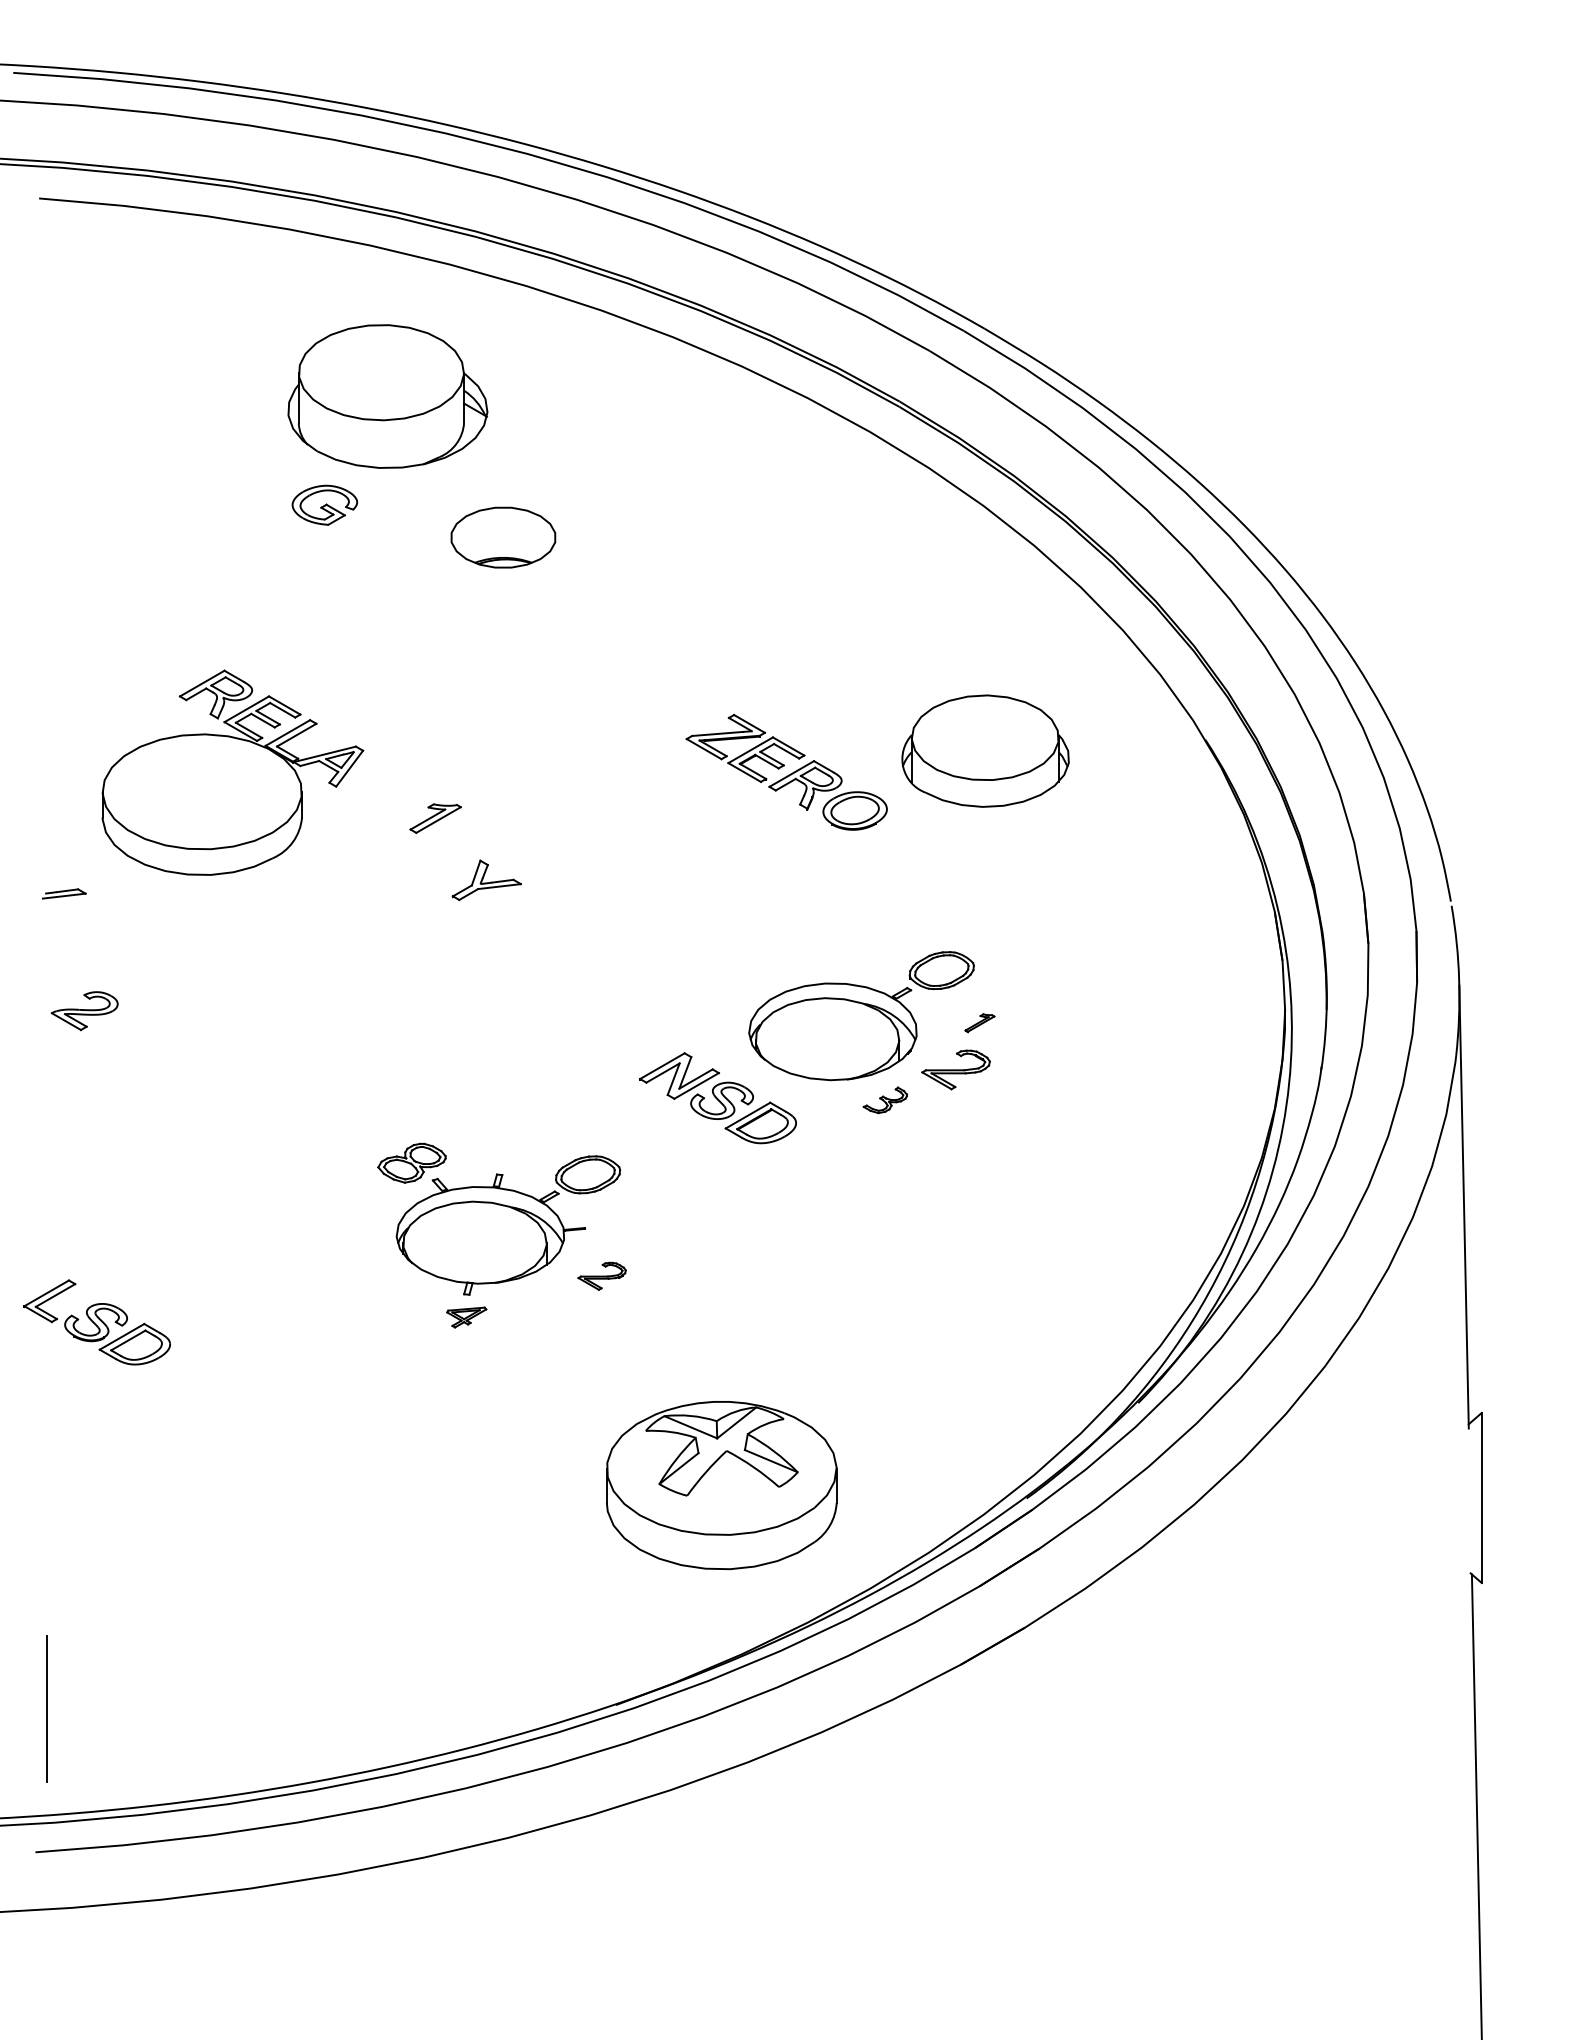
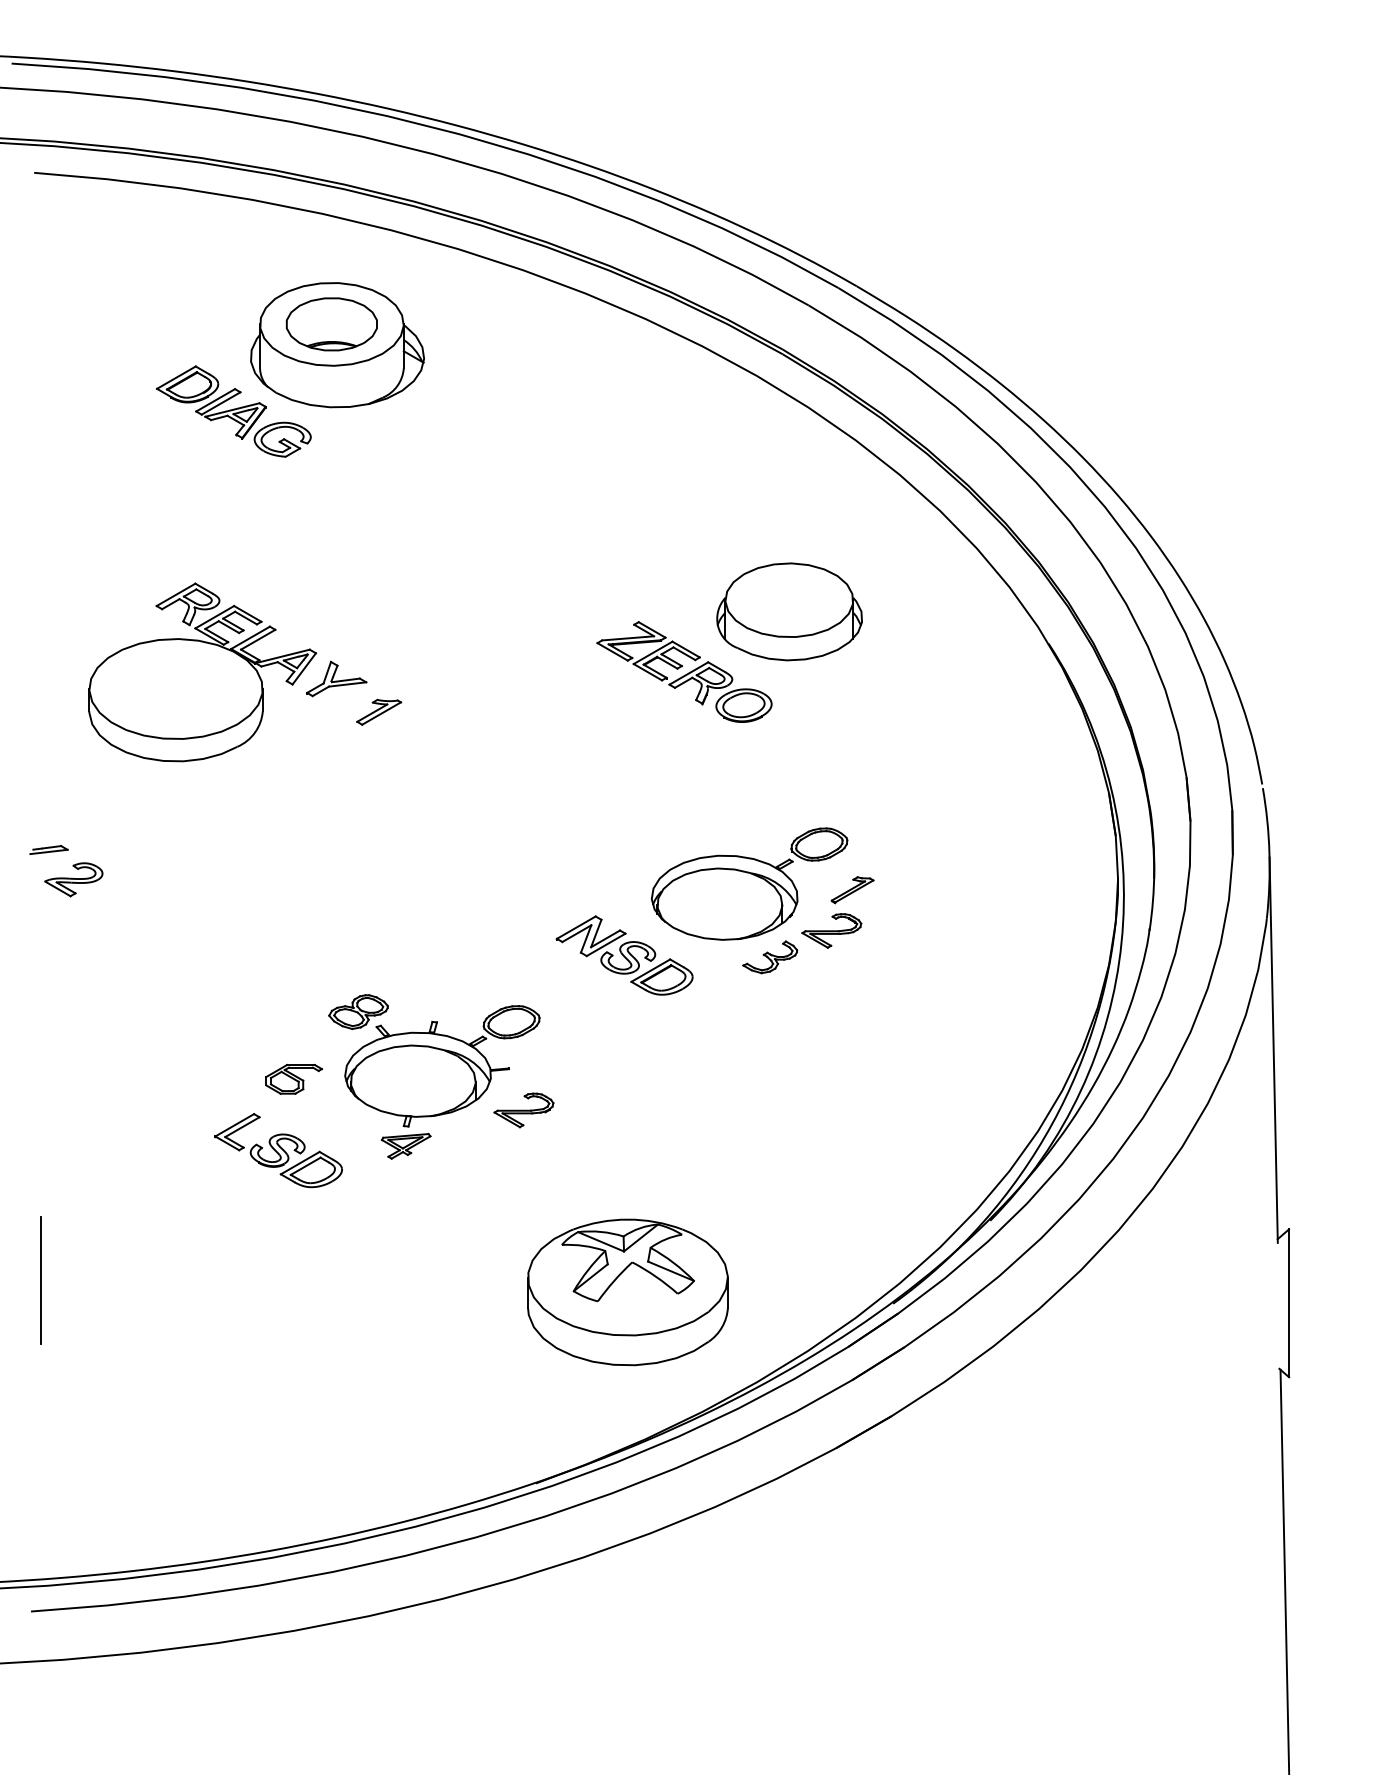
part: (242, 462) -> (211, 402), added
part: (503, 537) -> (331, 324), moved
part: (985, 750) -> (789, 611), moved
part: (486, 880) -> (336, 679), moved
part: (63, 893) -> (48, 849), moved
part: (979, 1023) -> (852, 890), size x1.67
part: (885, 1100) -> (770, 957), size x1.43
part: (337, 1240) -> (293, 1079), added
part: (601, 1276) -> (523, 1110), size x1.43
part: (466, 1317) -> (405, 1146), size x1.43
part: (96, 1322) -> (278, 1150), moved
line: (46, 1708) -> (40, 1280), moved

